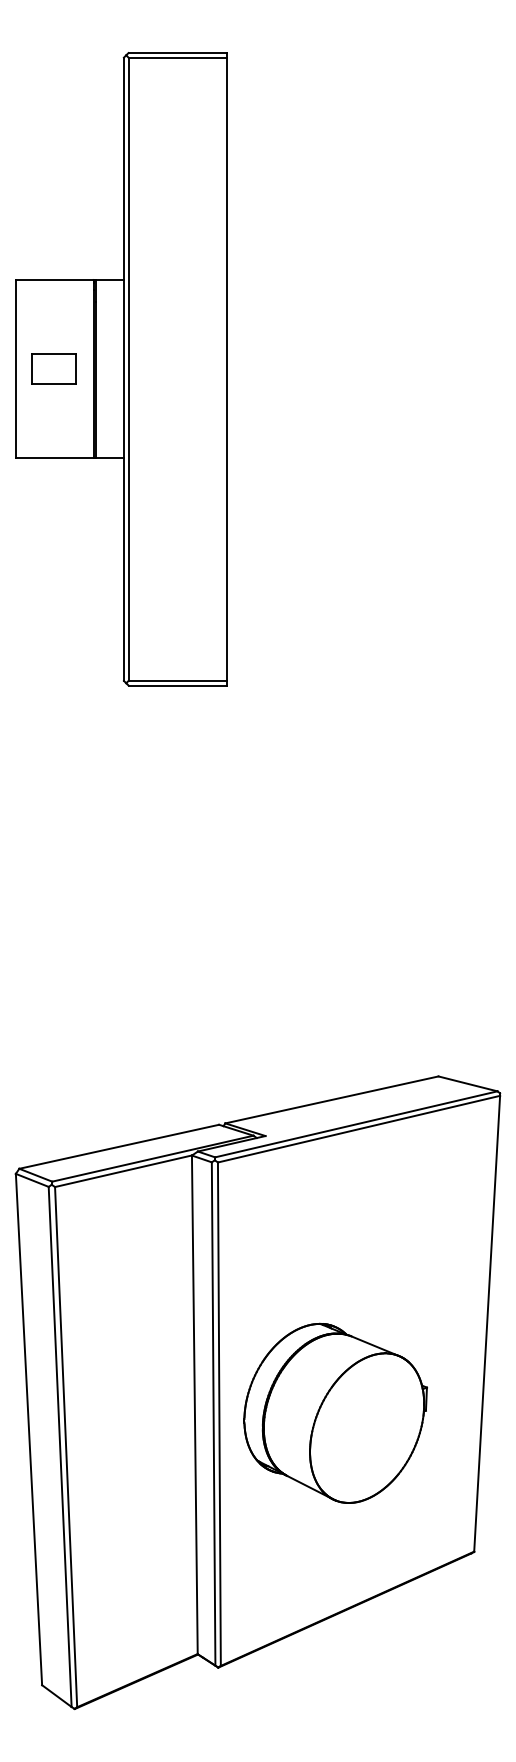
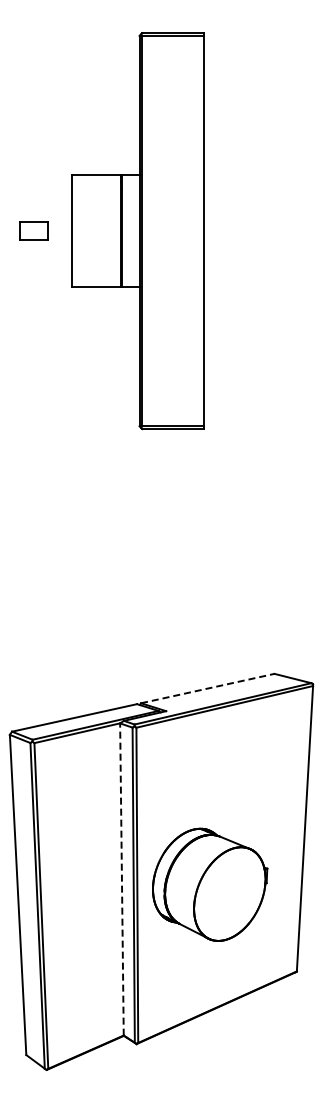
part: (120, 369) -> (137, 231), moved
line: (333, 1099) -> (208, 688), solid -> dashed
line: (194, 1404) -> (121, 879), solid -> dashed

